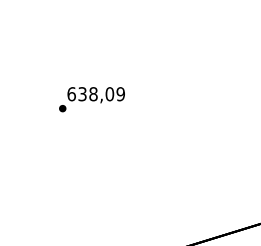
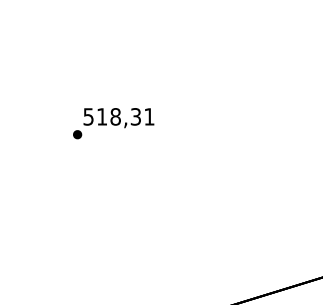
text: (95, 94) -> (118, 117), 638,09 -> 518,31

